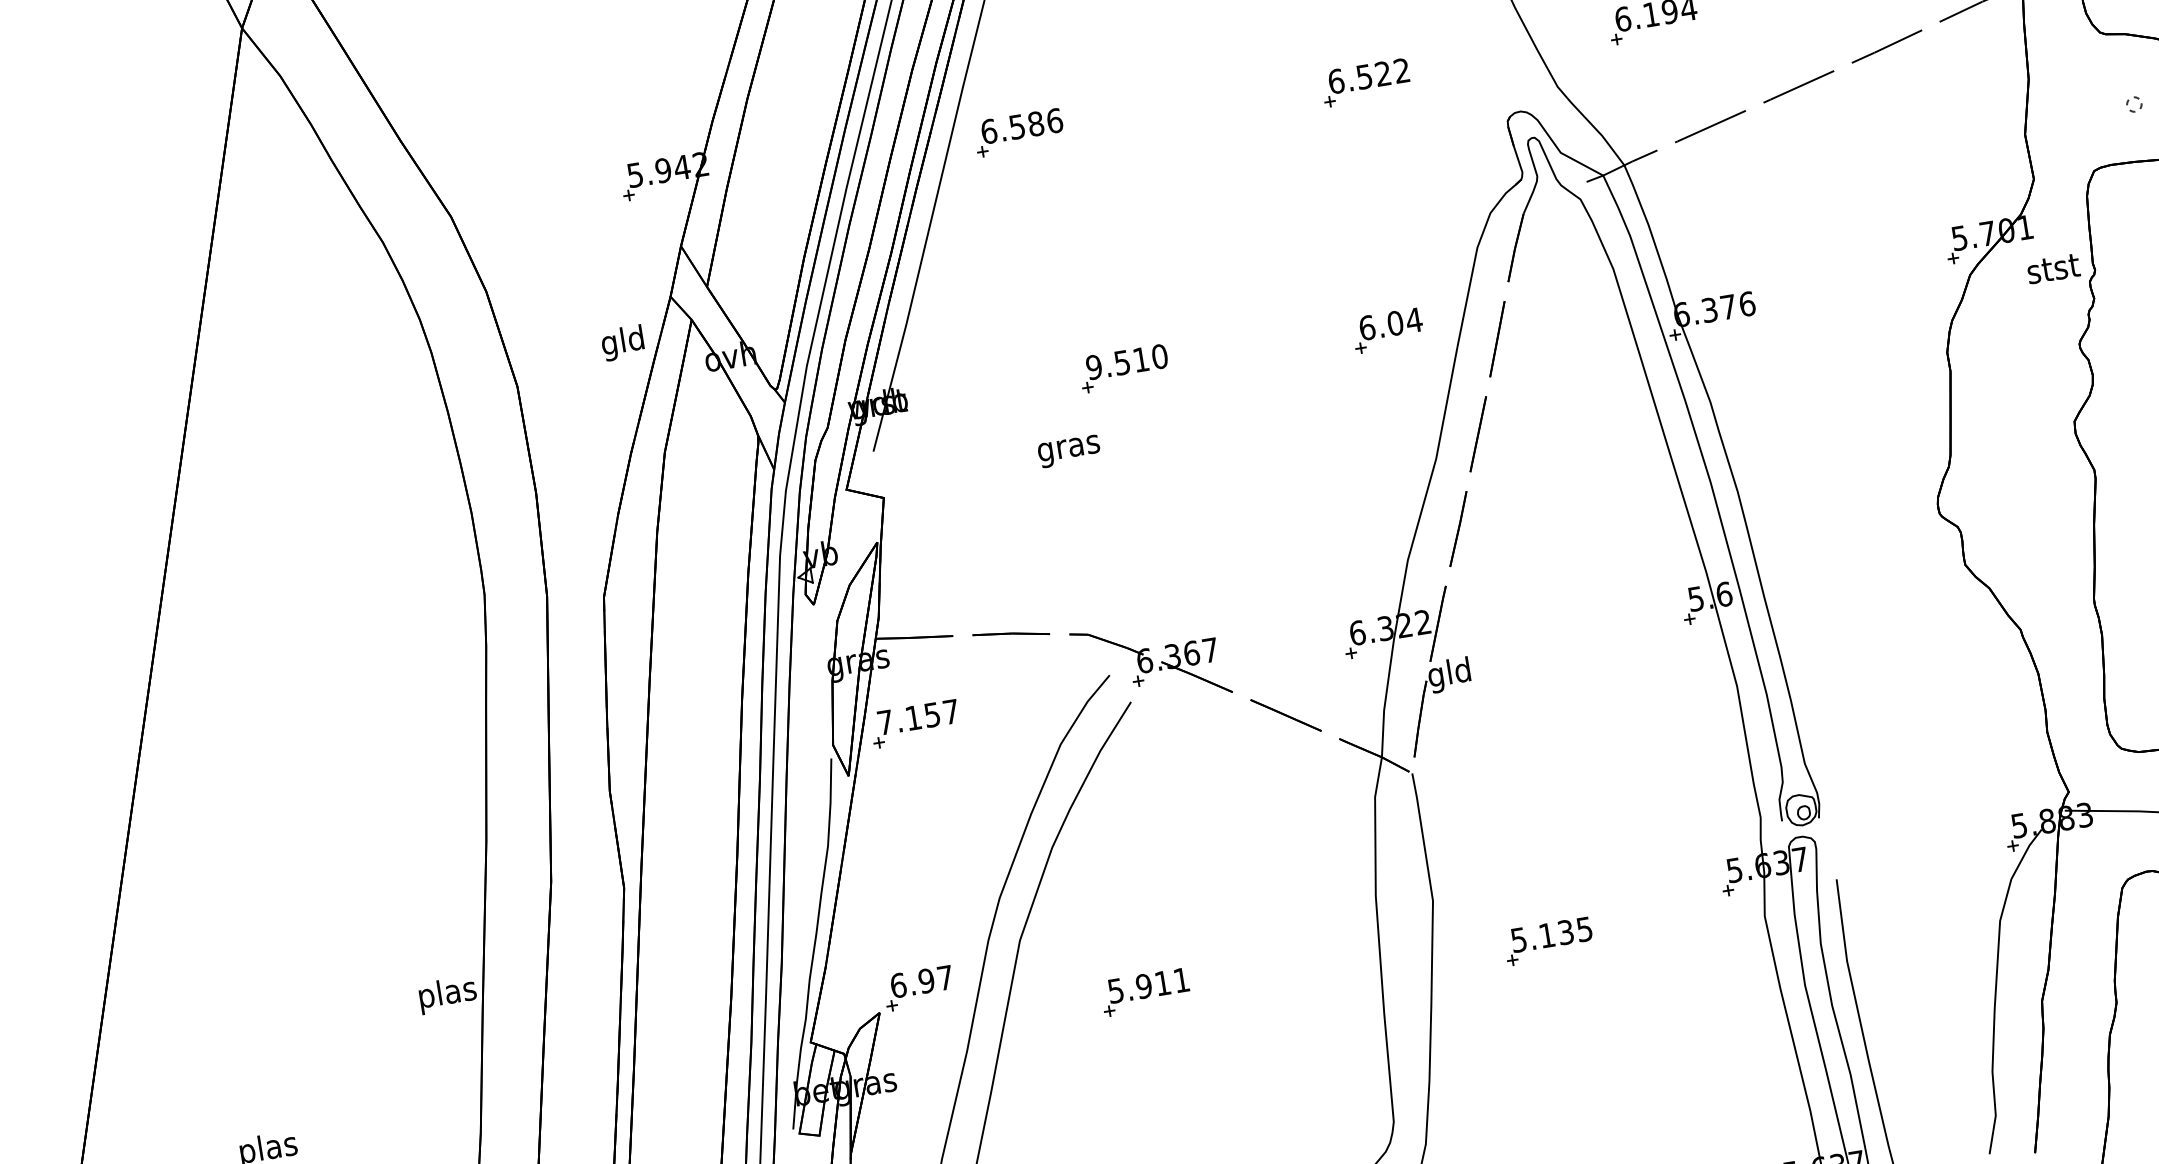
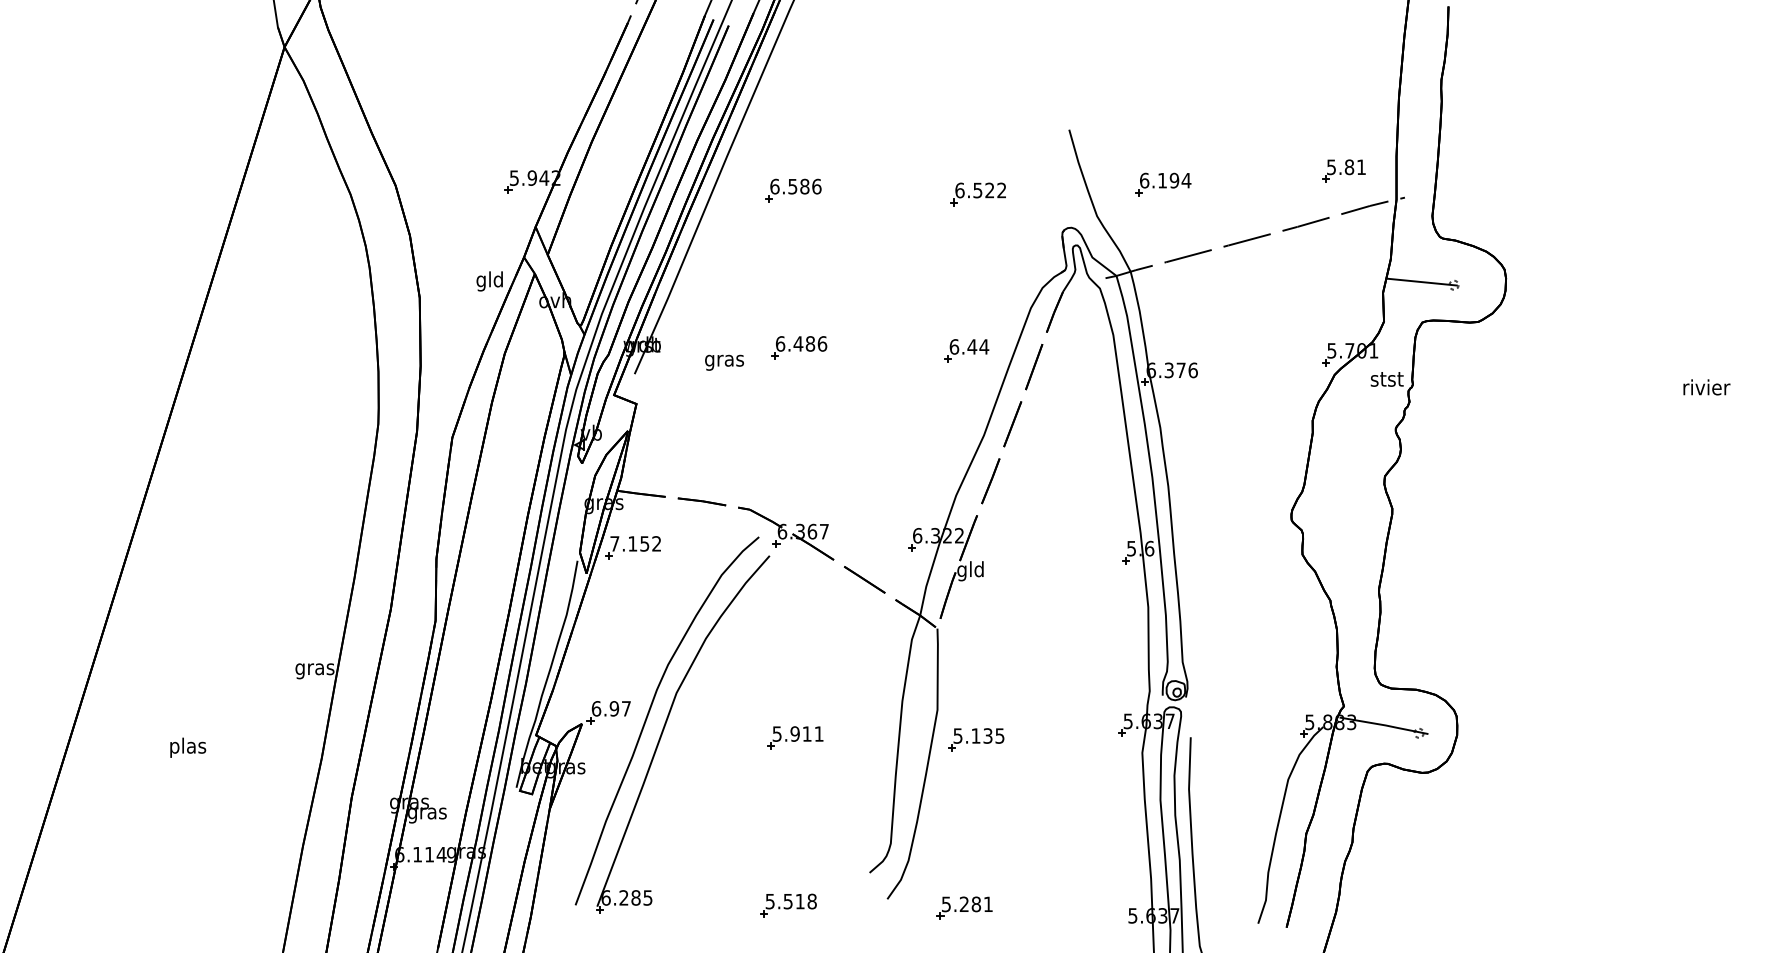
line: (2082, 106) -> (1421, 281), added
part: (1019, 132) -> (793, 190), moved
text: (1395, 322) -> (972, 346), 6.04 -> 6.44
text: (1126, 361) -> (801, 343), 9.510 -> 6.486
text: (1069, 451) -> (724, 362), moved
text: (950, 711) -> (656, 543), 7.157 -> 7.152
part: (1548, 940) -> (976, 739), moved
part: (1145, 991) -> (795, 737), moved
text: (446, 995) -> (314, 669), plas -> gras

